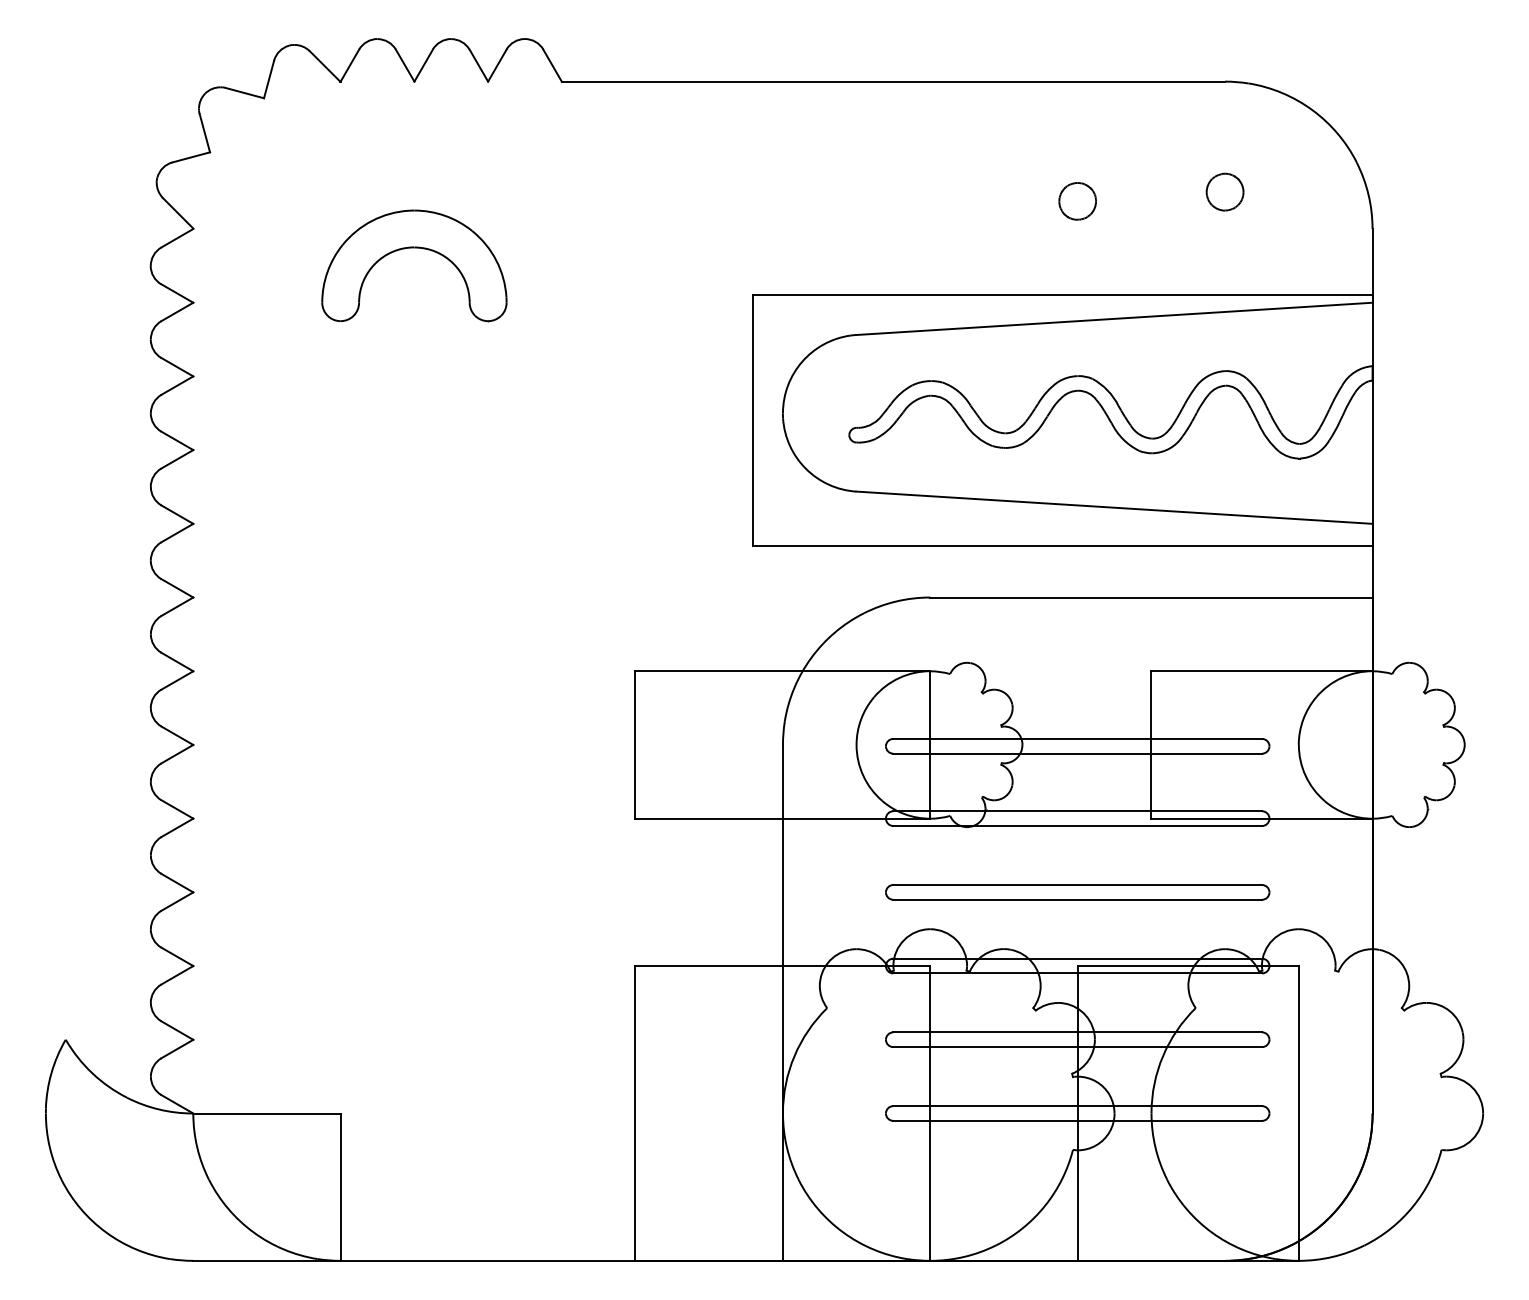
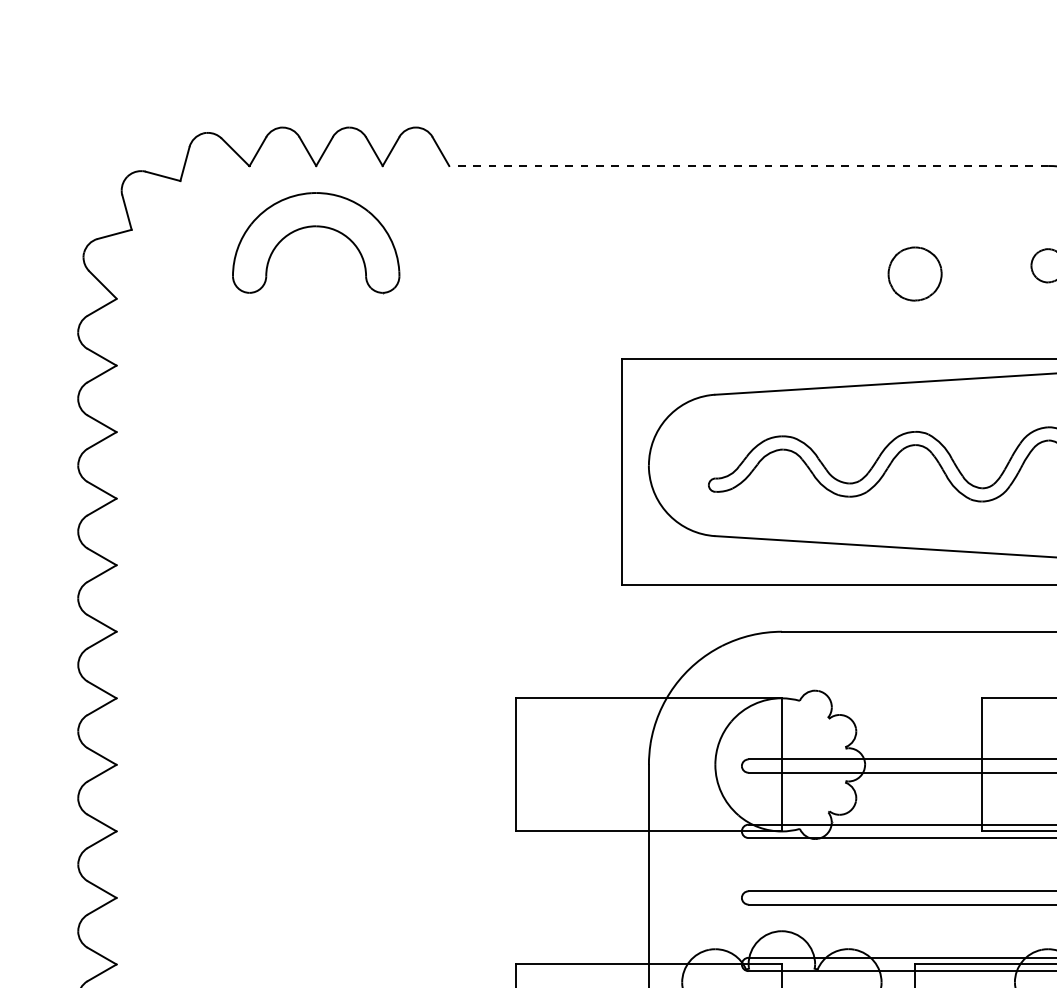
line: (893, 81) -> (748, 165), solid -> dashed
part: (1077, 201) -> (914, 274), size x1.6
part: (414, 248) -> (316, 227), moved

